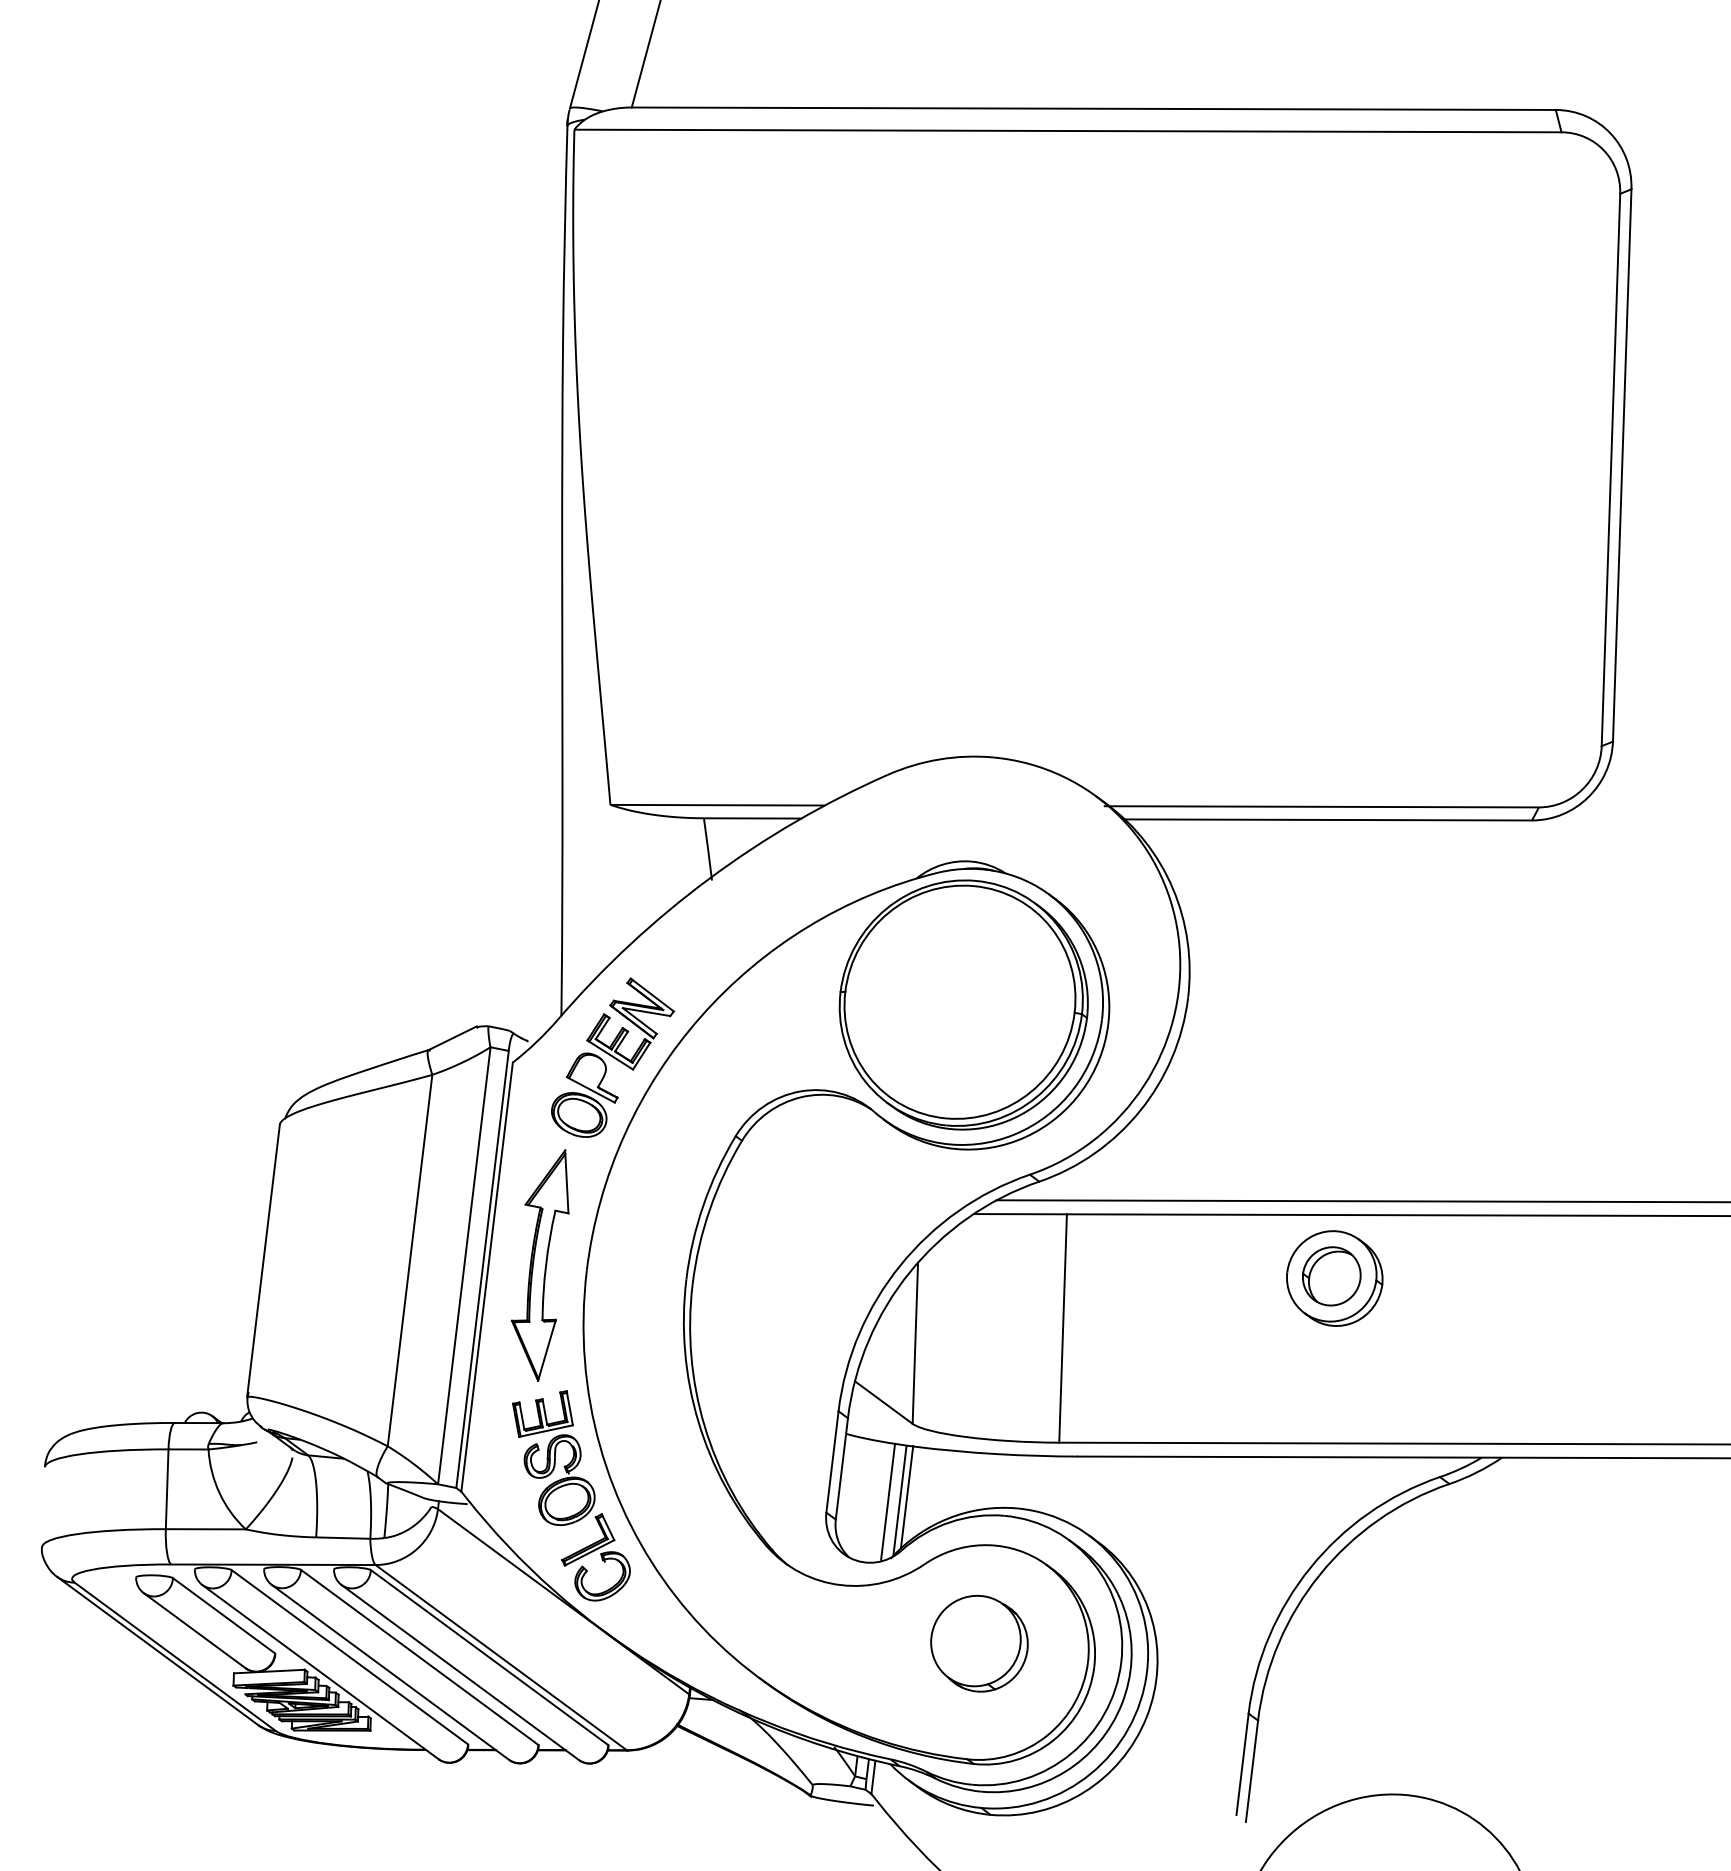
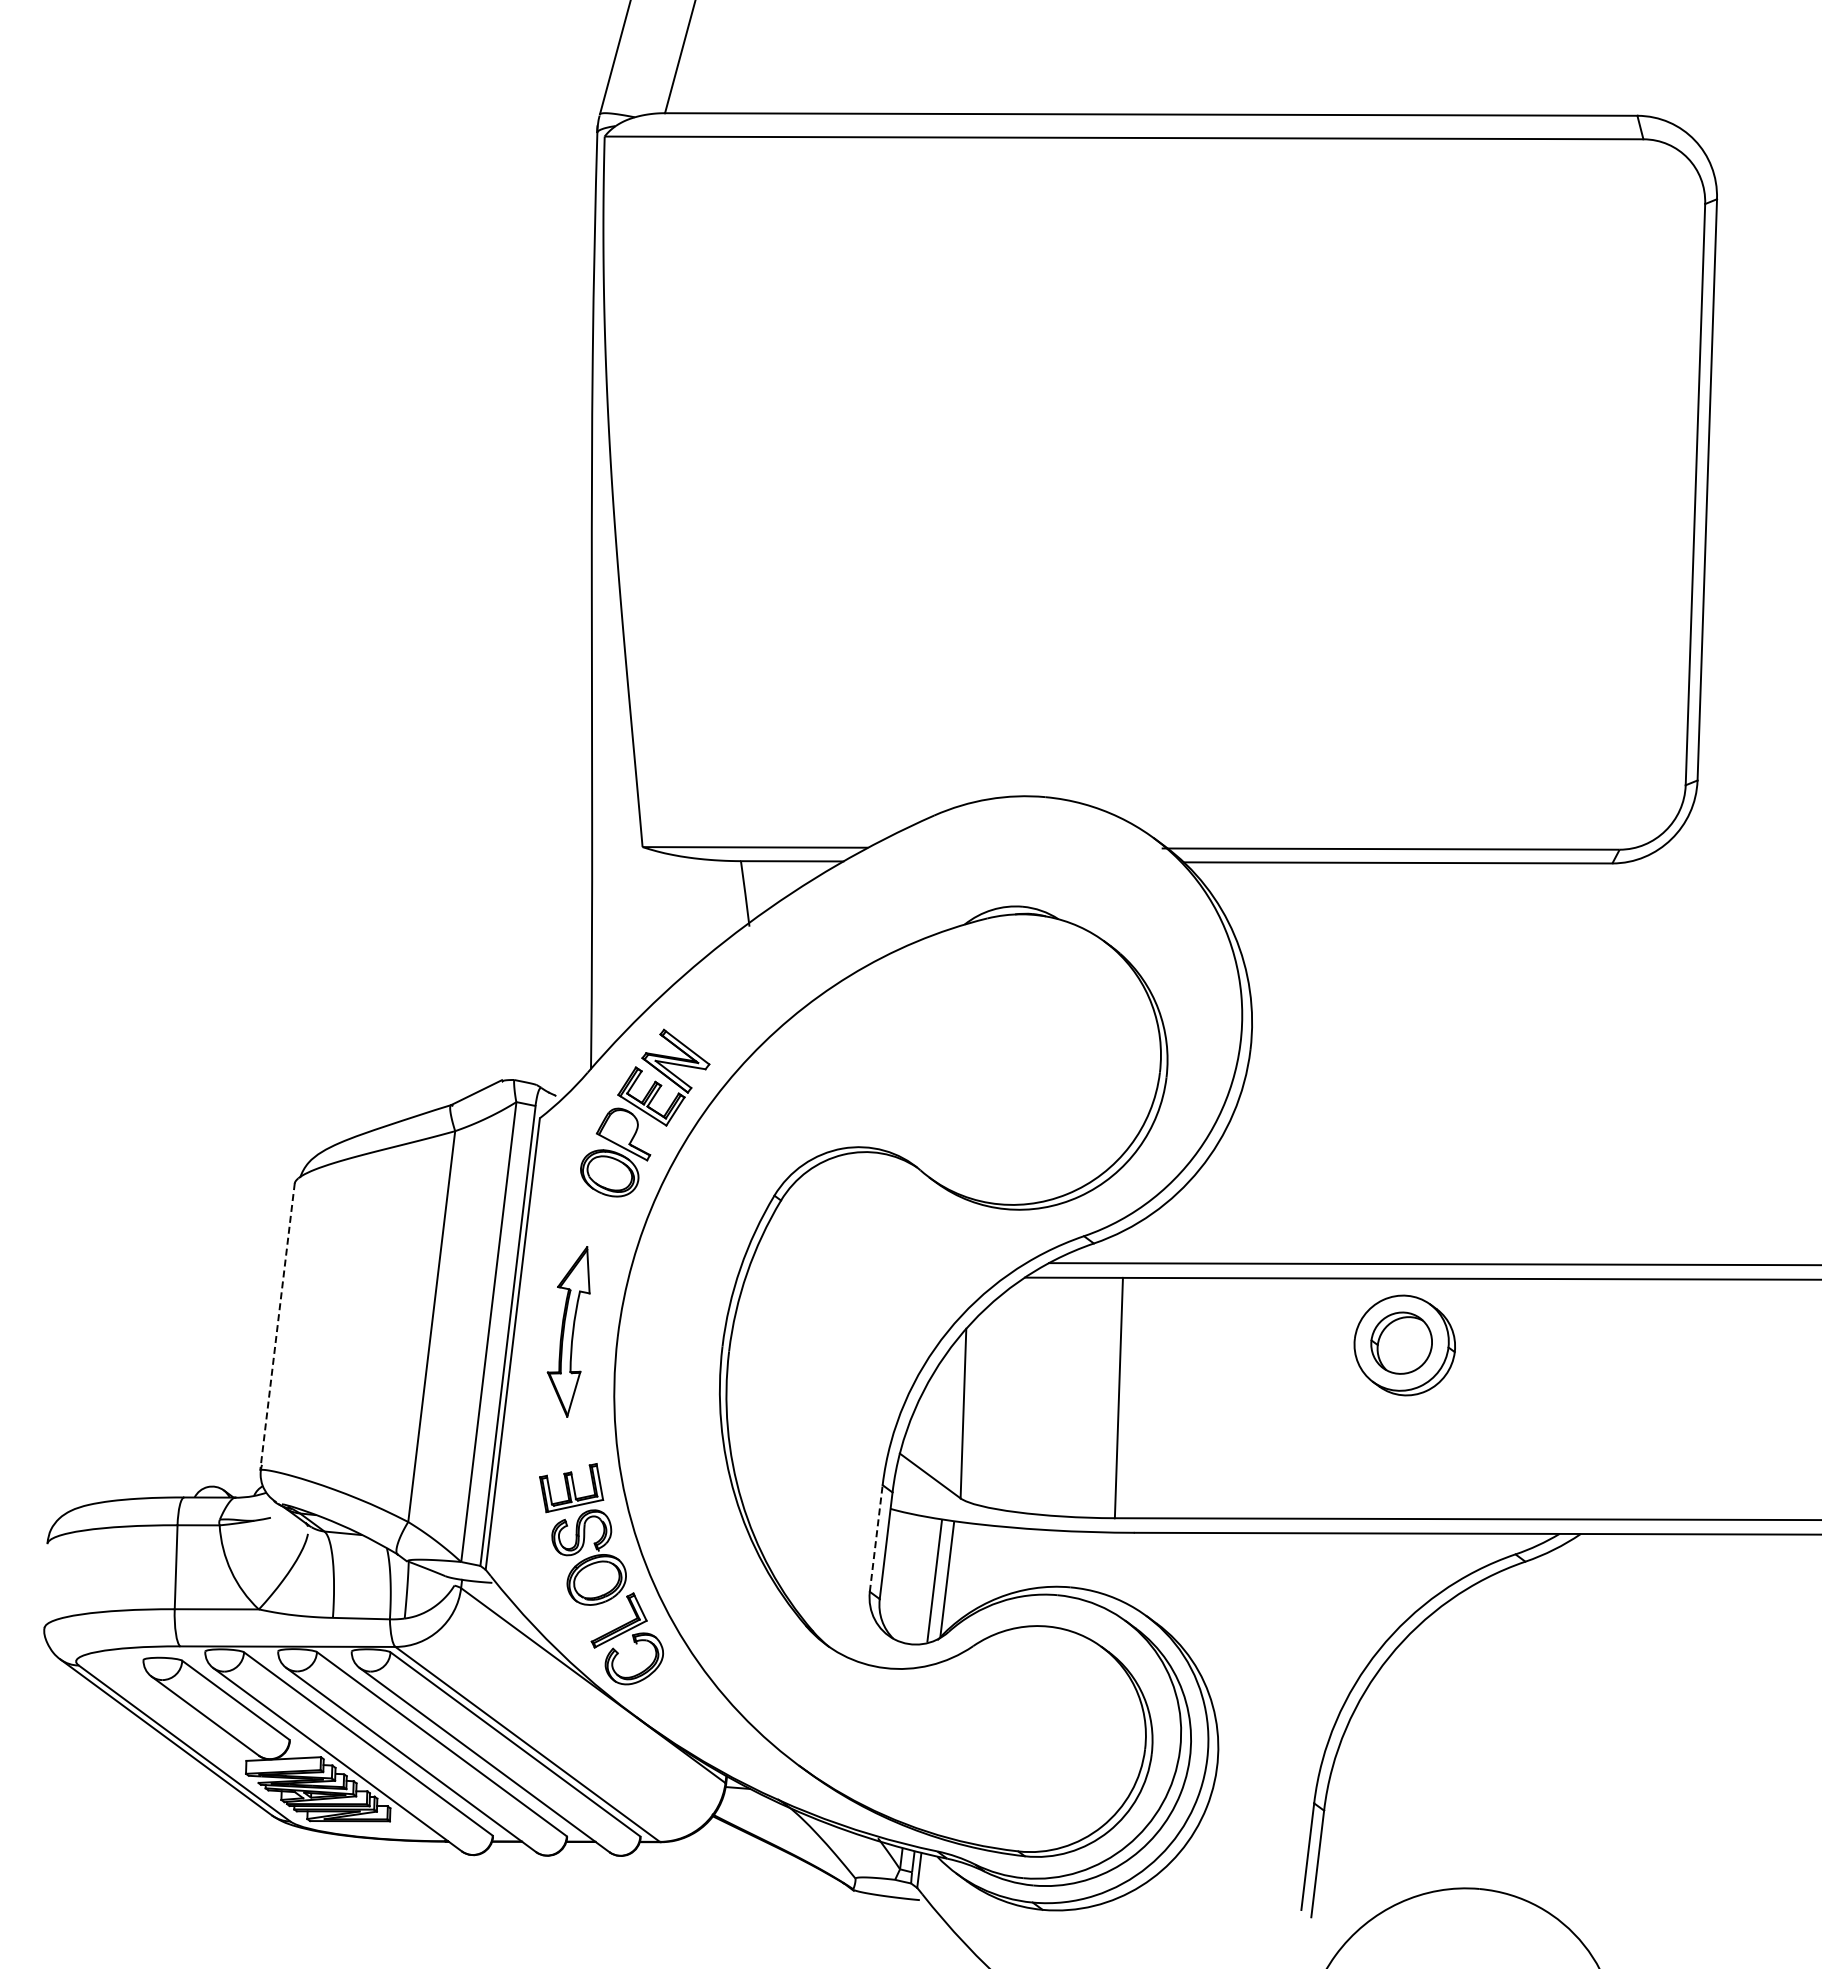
part: (963, 1004) -> (1014, 1057), removed
line: (263, 1260) -> (277, 1326), solid -> dashed
part: (540, 1265) -> (568, 1331), size x0.7
line: (832, 1461) -> (876, 1538), solid -> dashed
line: (906, 1497) -> (954, 1575), removed
part: (979, 1643) -> (1030, 1729), removed

